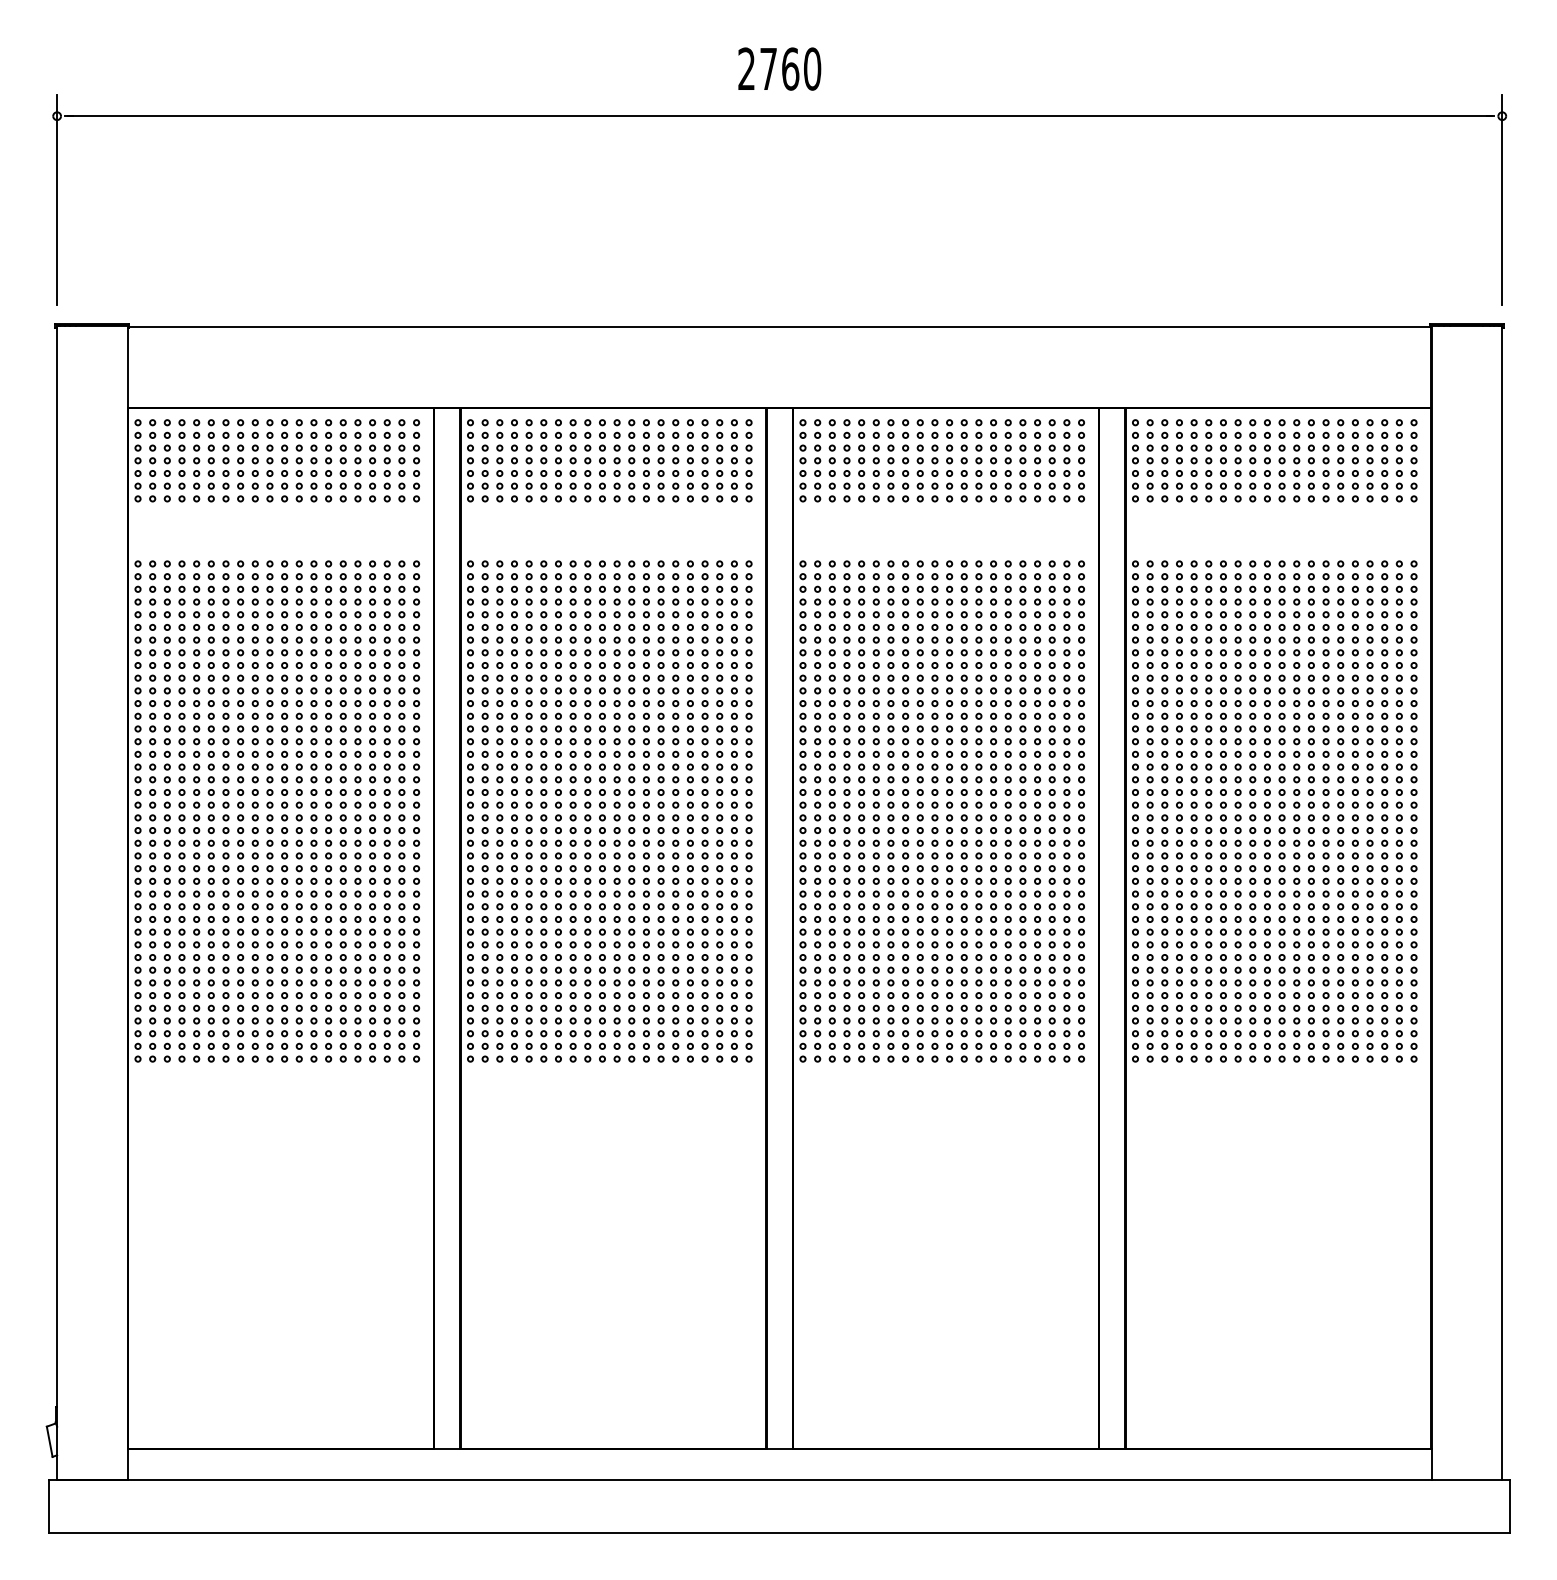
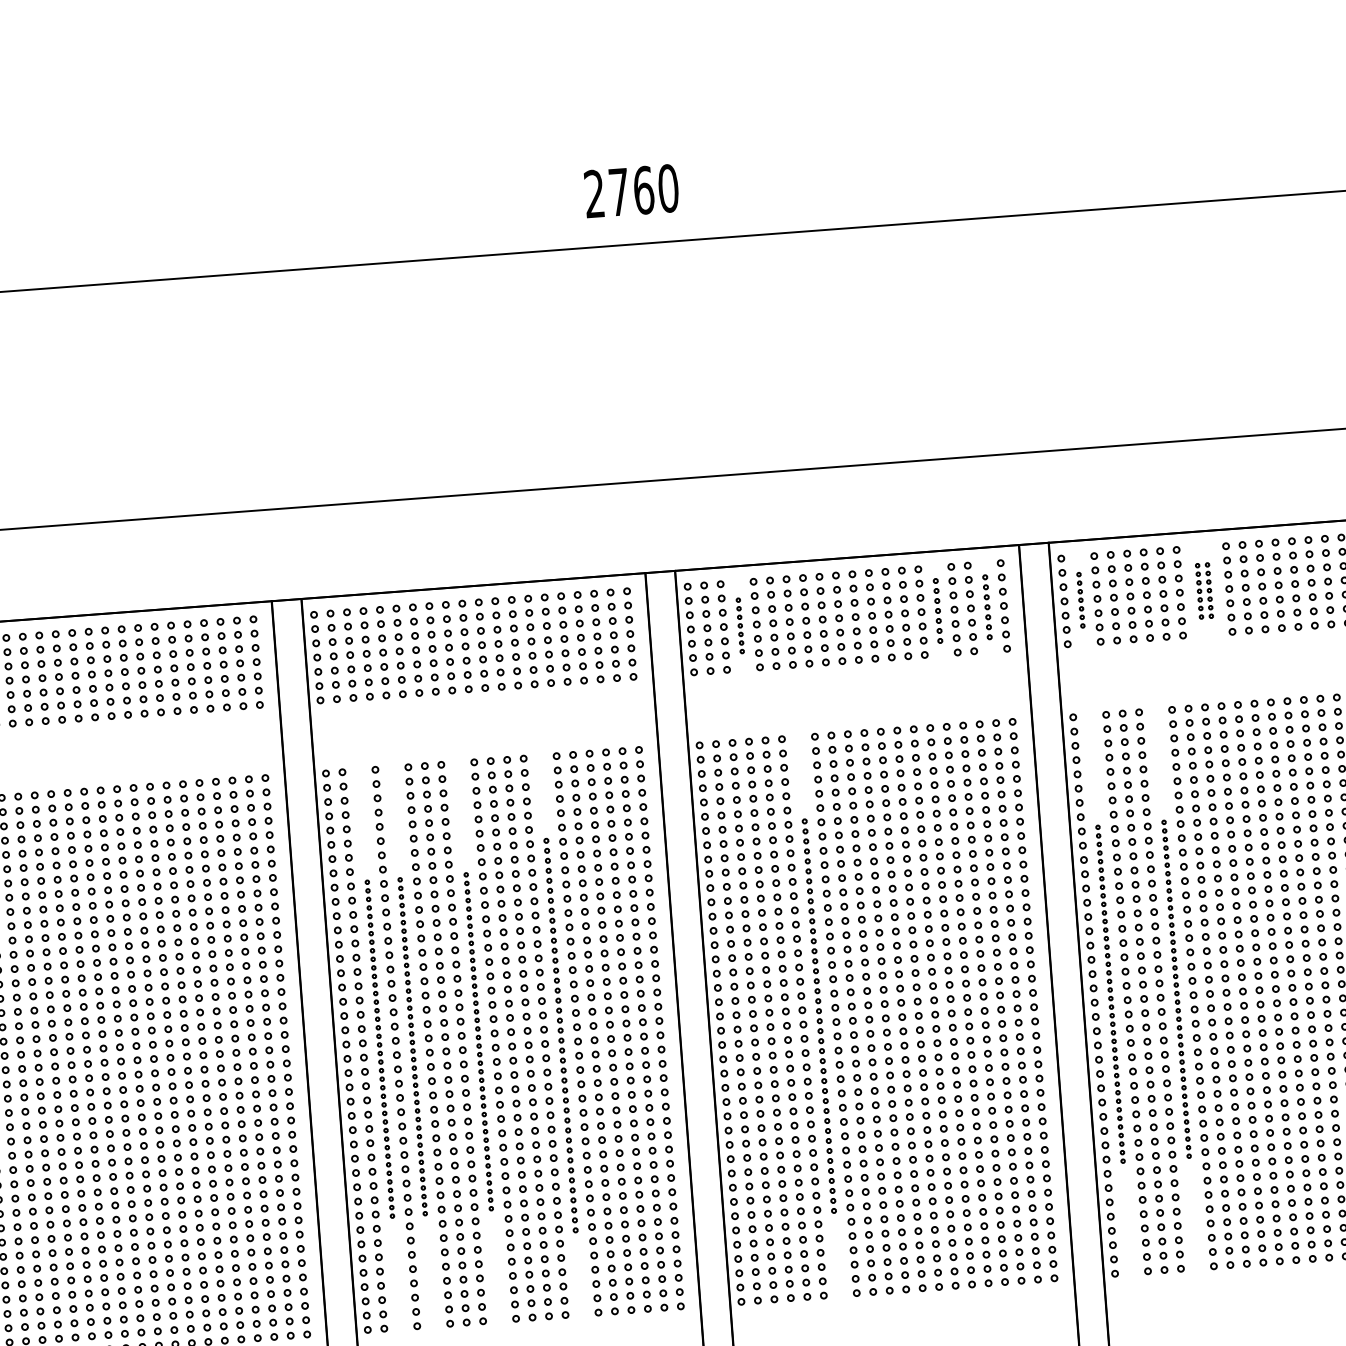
part: (846, 460) -> (739, 625), size x0.6
part: (1022, 460) -> (937, 610), size x0.7
part: (1066, 460) -> (986, 606), size x0.7
part: (1149, 460) -> (1080, 599), size x0.6
part: (1259, 460) -> (1203, 590), size x0.6
part: (499, 811) -> (379, 1049), size x0.6
part: (528, 811) -> (412, 1046), size x0.6
part: (587, 811) -> (478, 1041), size x0.6
part: (660, 811) -> (560, 1035), size x0.7
part: (890, 811) -> (818, 1016), size x0.7
part: (1149, 811) -> (1109, 994), size x0.6
part: (1208, 811) -> (1176, 989), size x0.6

